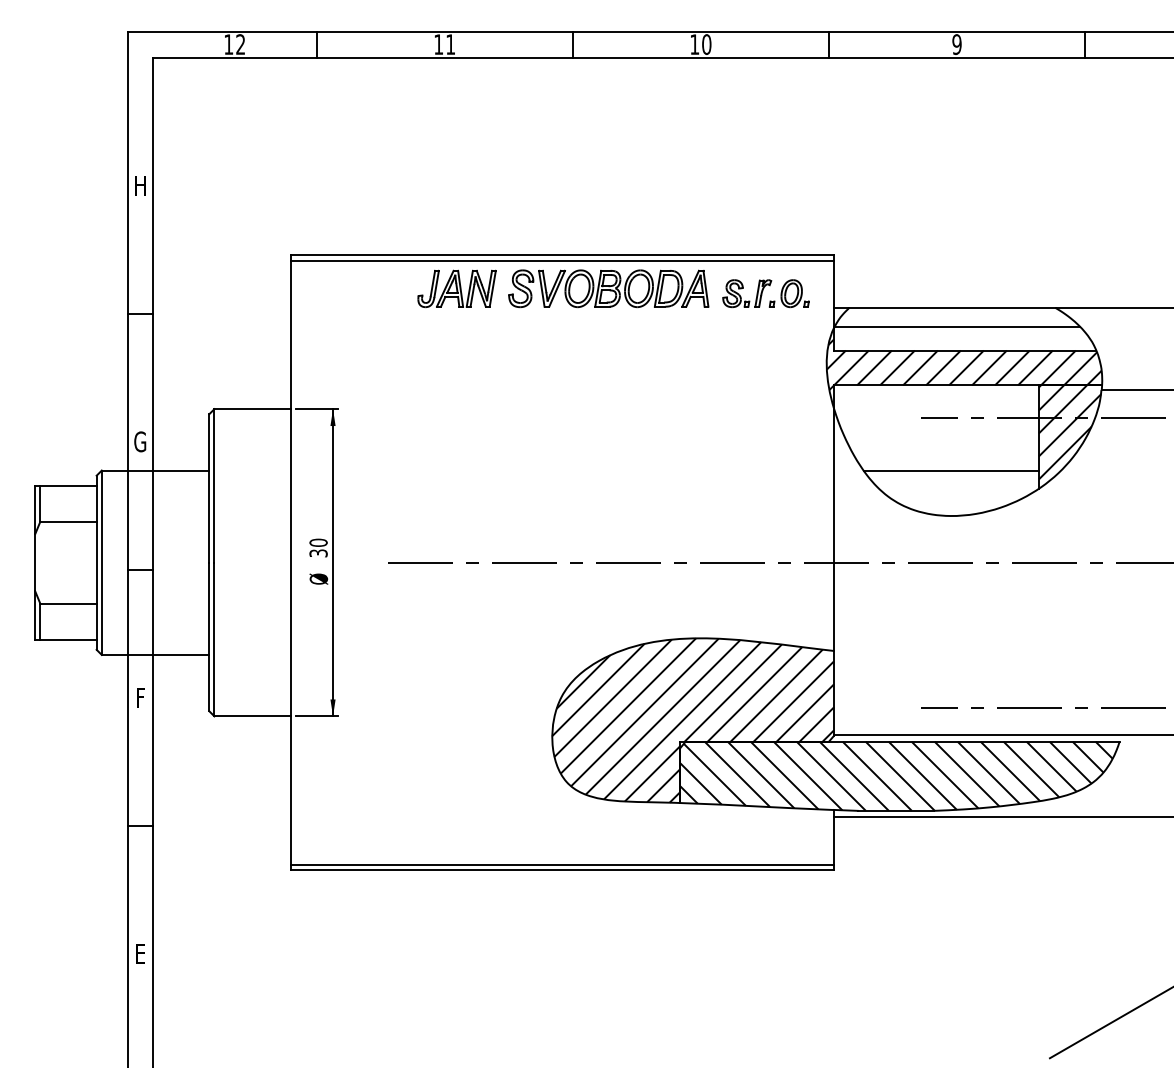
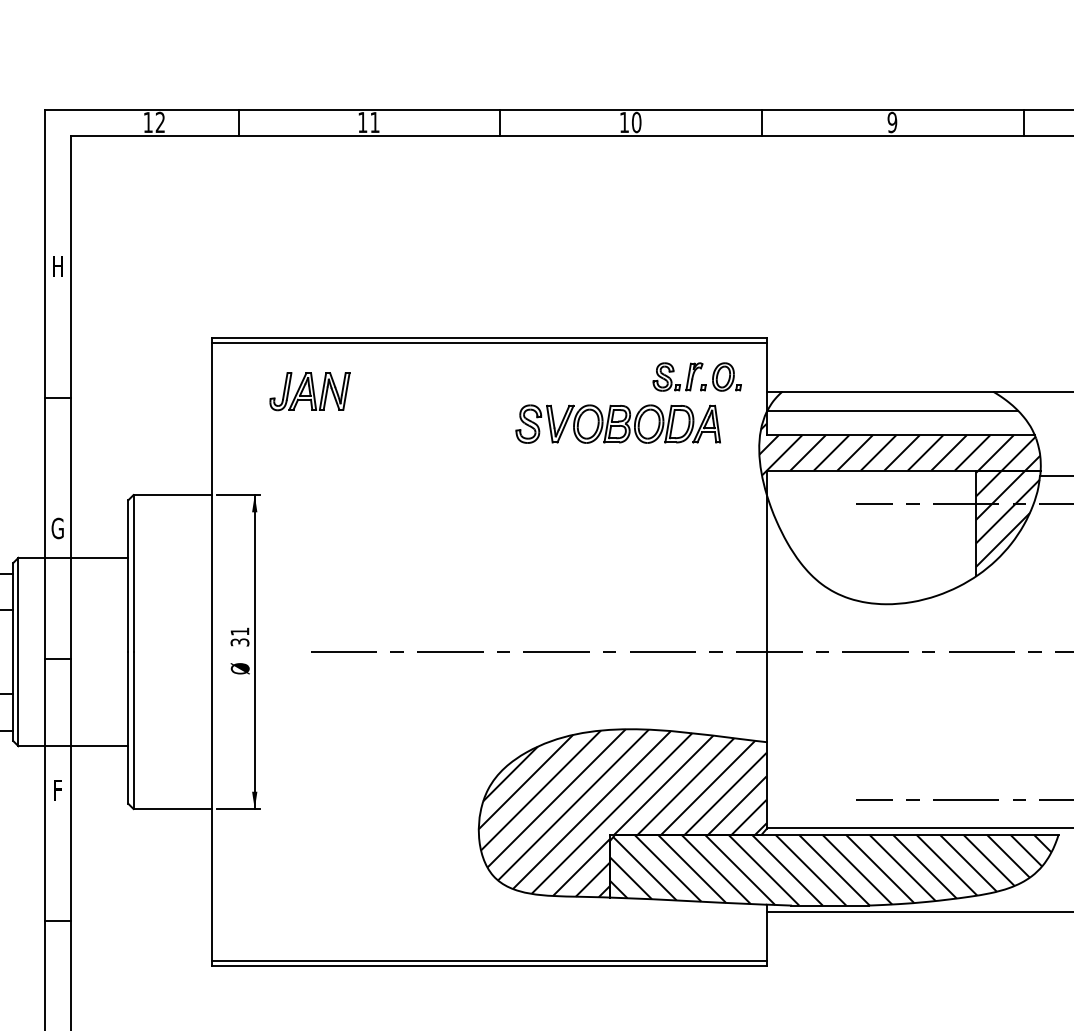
part: (456, 288) -> (309, 391), moved
part: (608, 288) -> (618, 423), moved
line: (950, 470) -> (885, 557), removed
text: (318, 542) -> (239, 631), 30 -> 31

